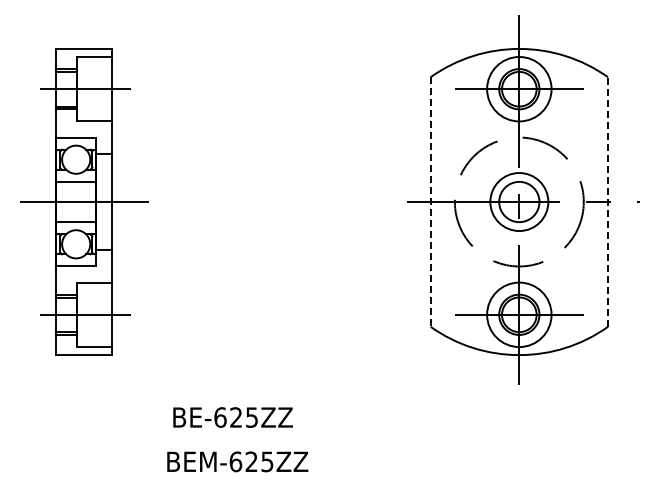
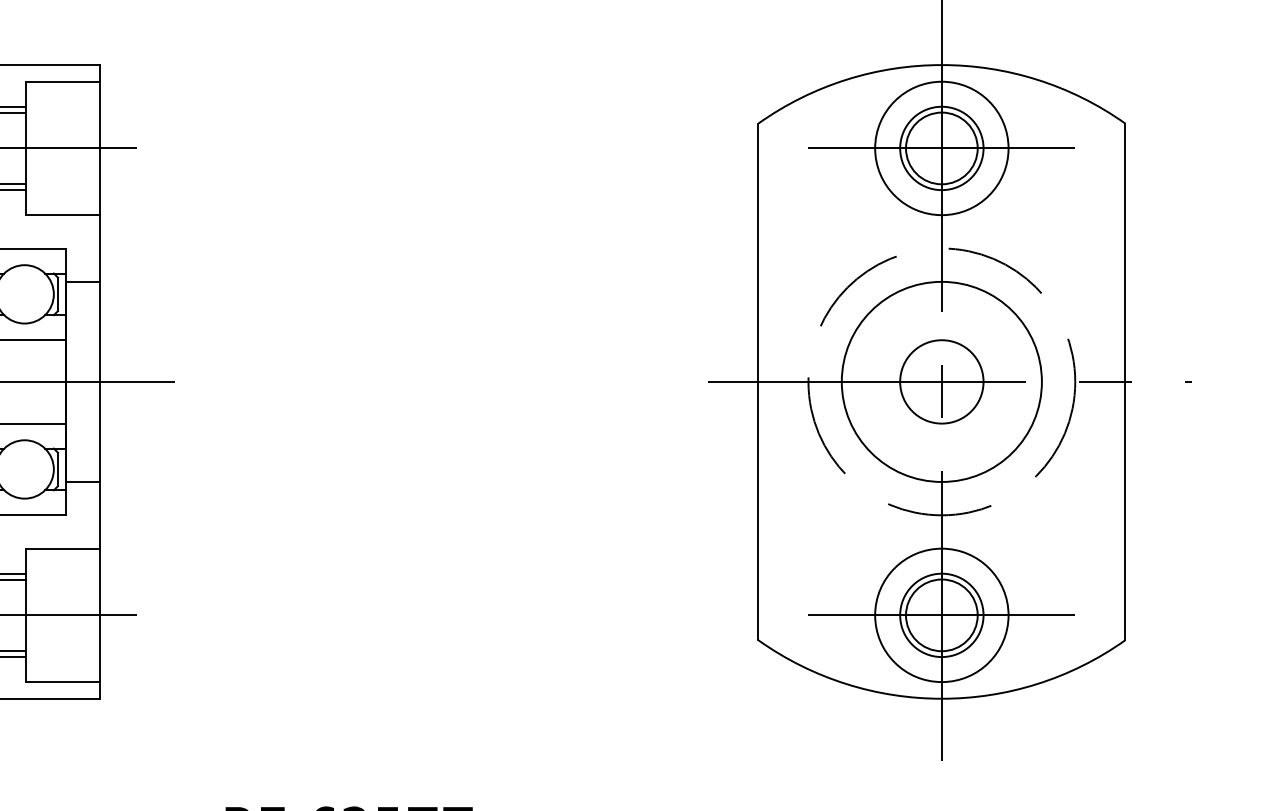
circle: (519, 201) -> (942, 380), size x1.67
line: (430, 202) -> (757, 382), dashed -> solid
line: (607, 202) -> (1124, 382), dashed -> solid

